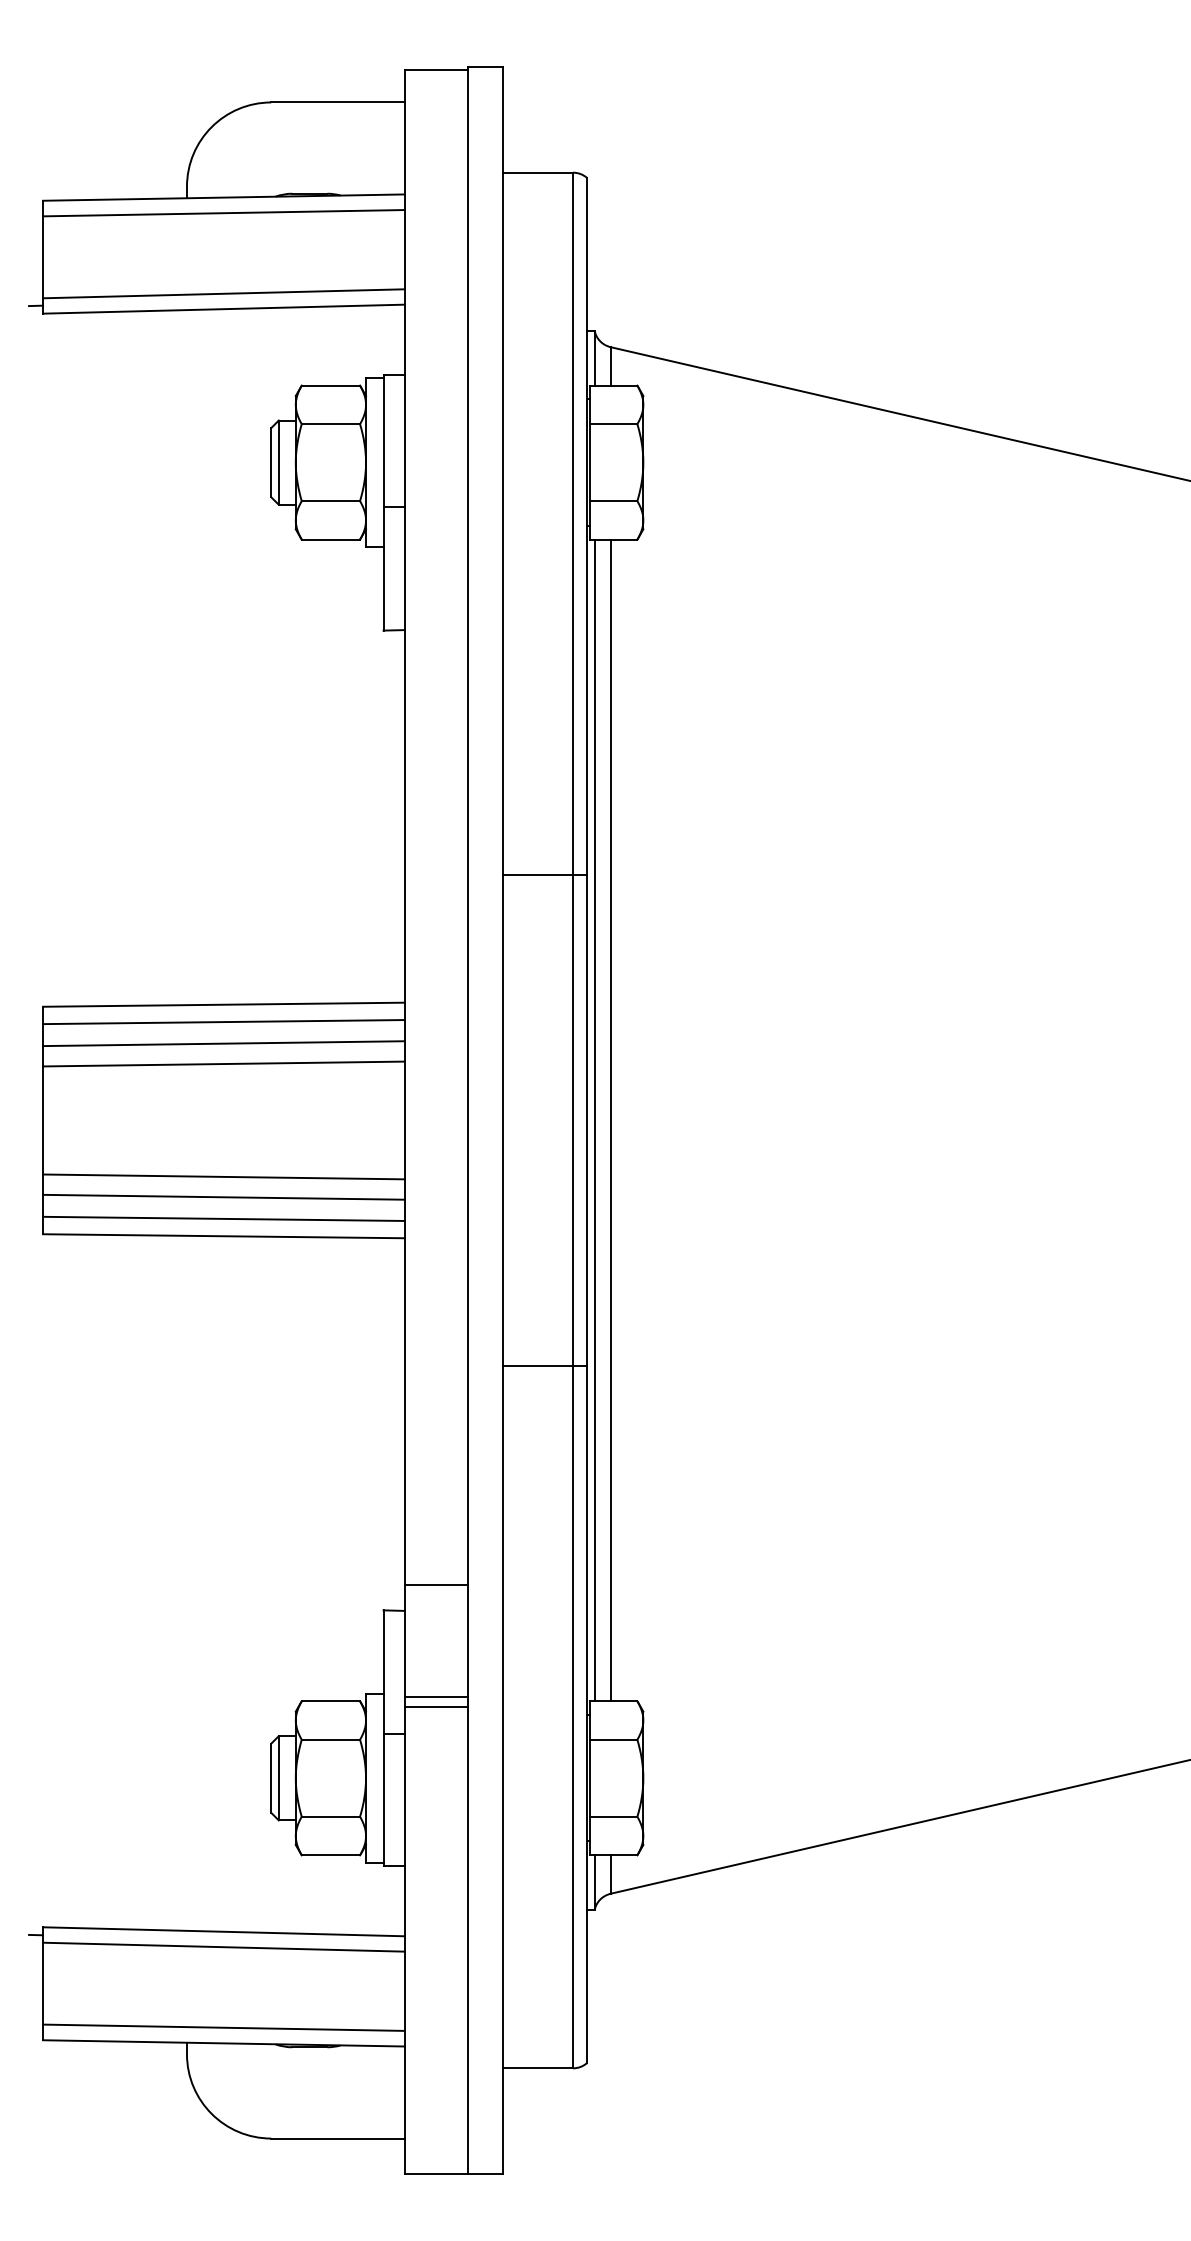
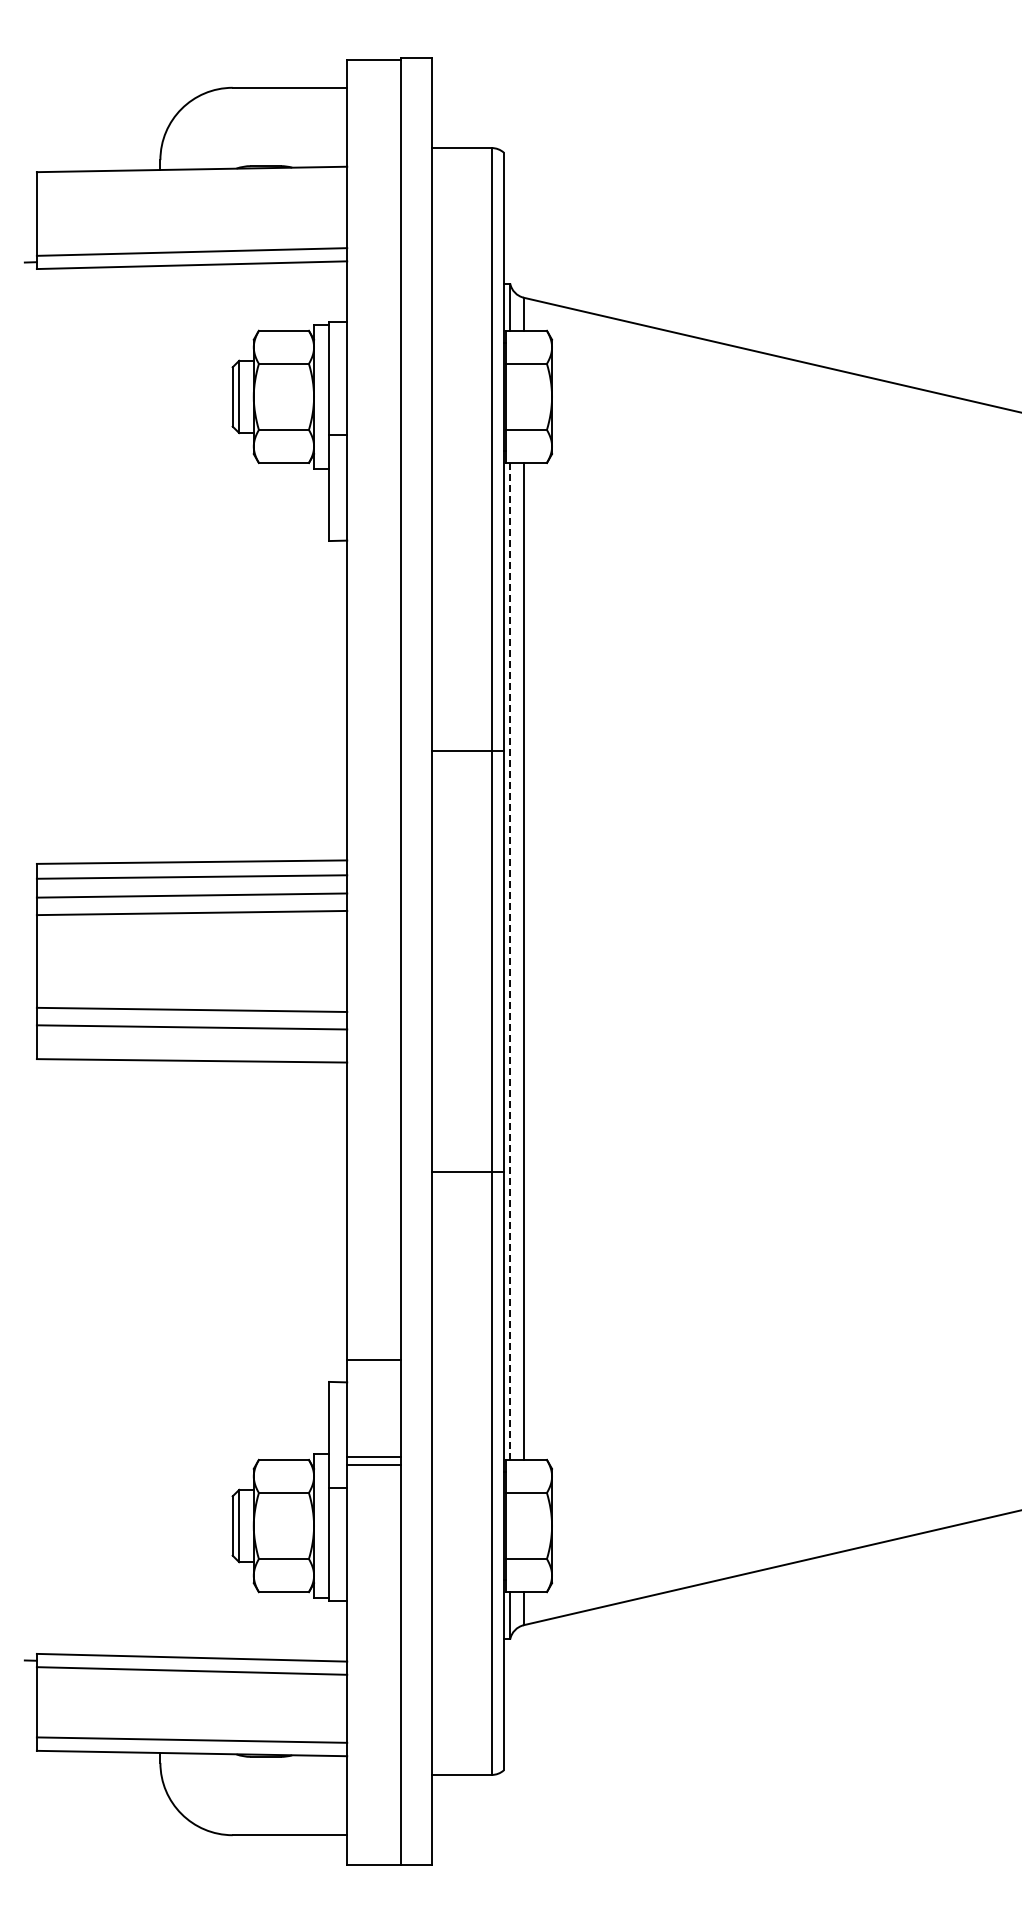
line: (223, 212) -> (191, 182), removed
line: (594, 1120) -> (510, 961), solid -> dashed
line: (223, 1218) -> (191, 1045), removed

